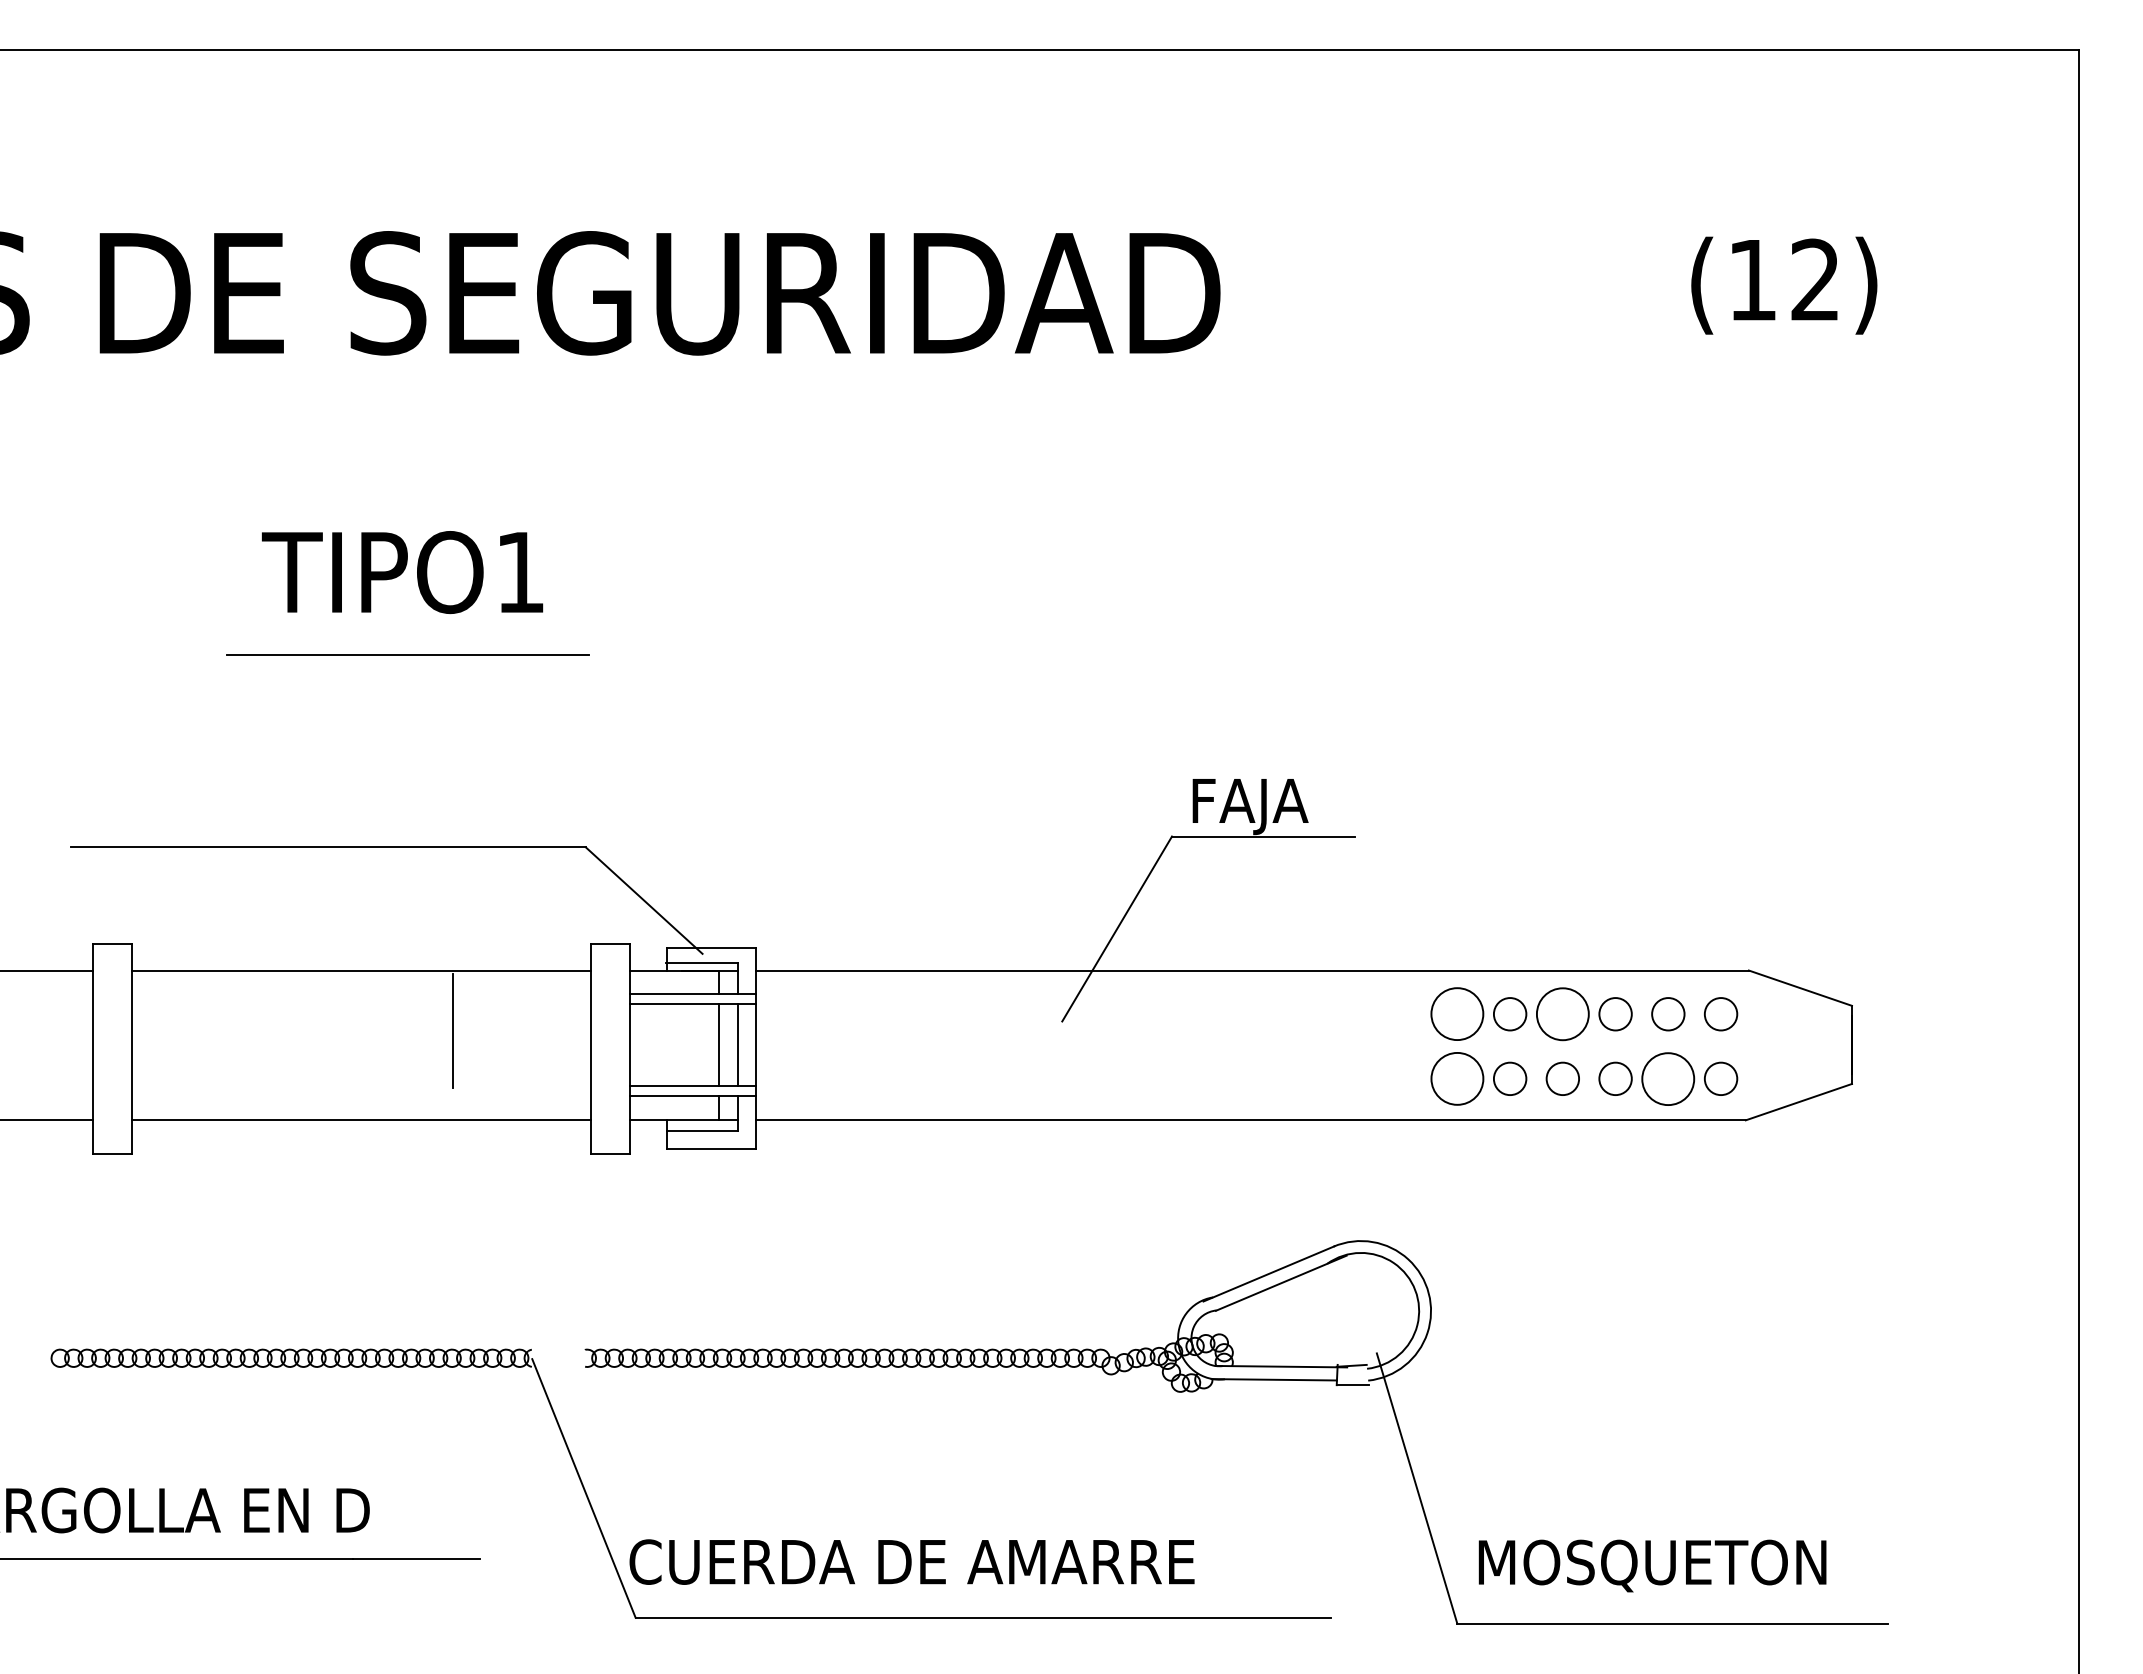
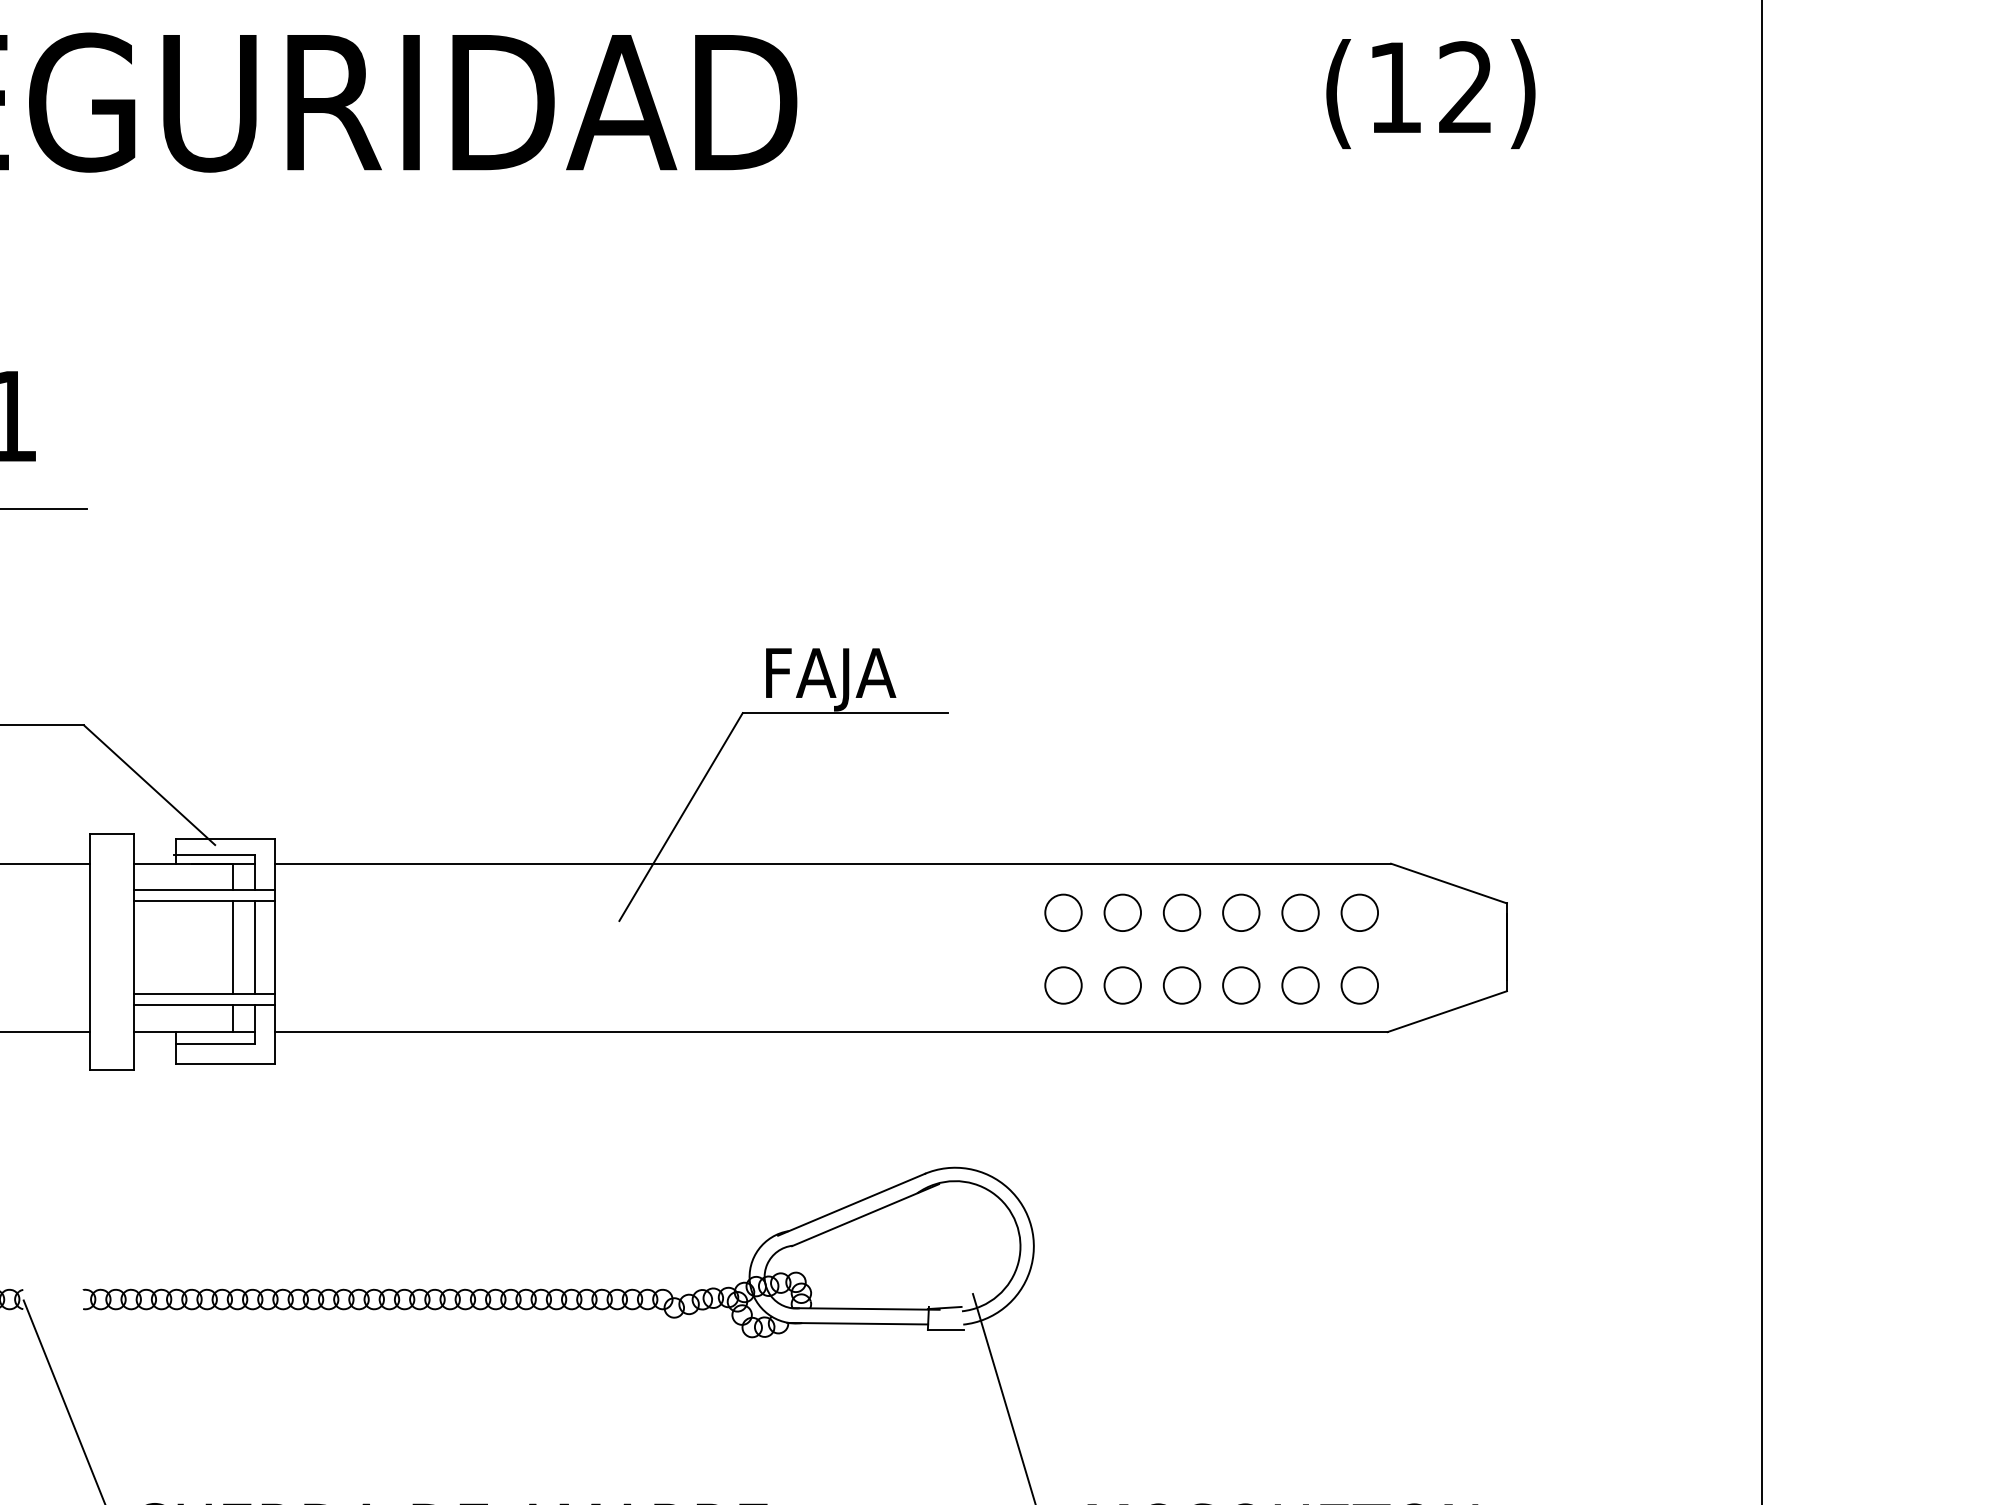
circle: (1457, 1014) -> (1063, 913), size x0.62
circle: (1562, 1014) -> (1181, 913), size x0.62
circle: (1457, 1078) -> (1063, 985), size x0.62
circle: (1668, 1078) -> (1300, 985), size x0.62

